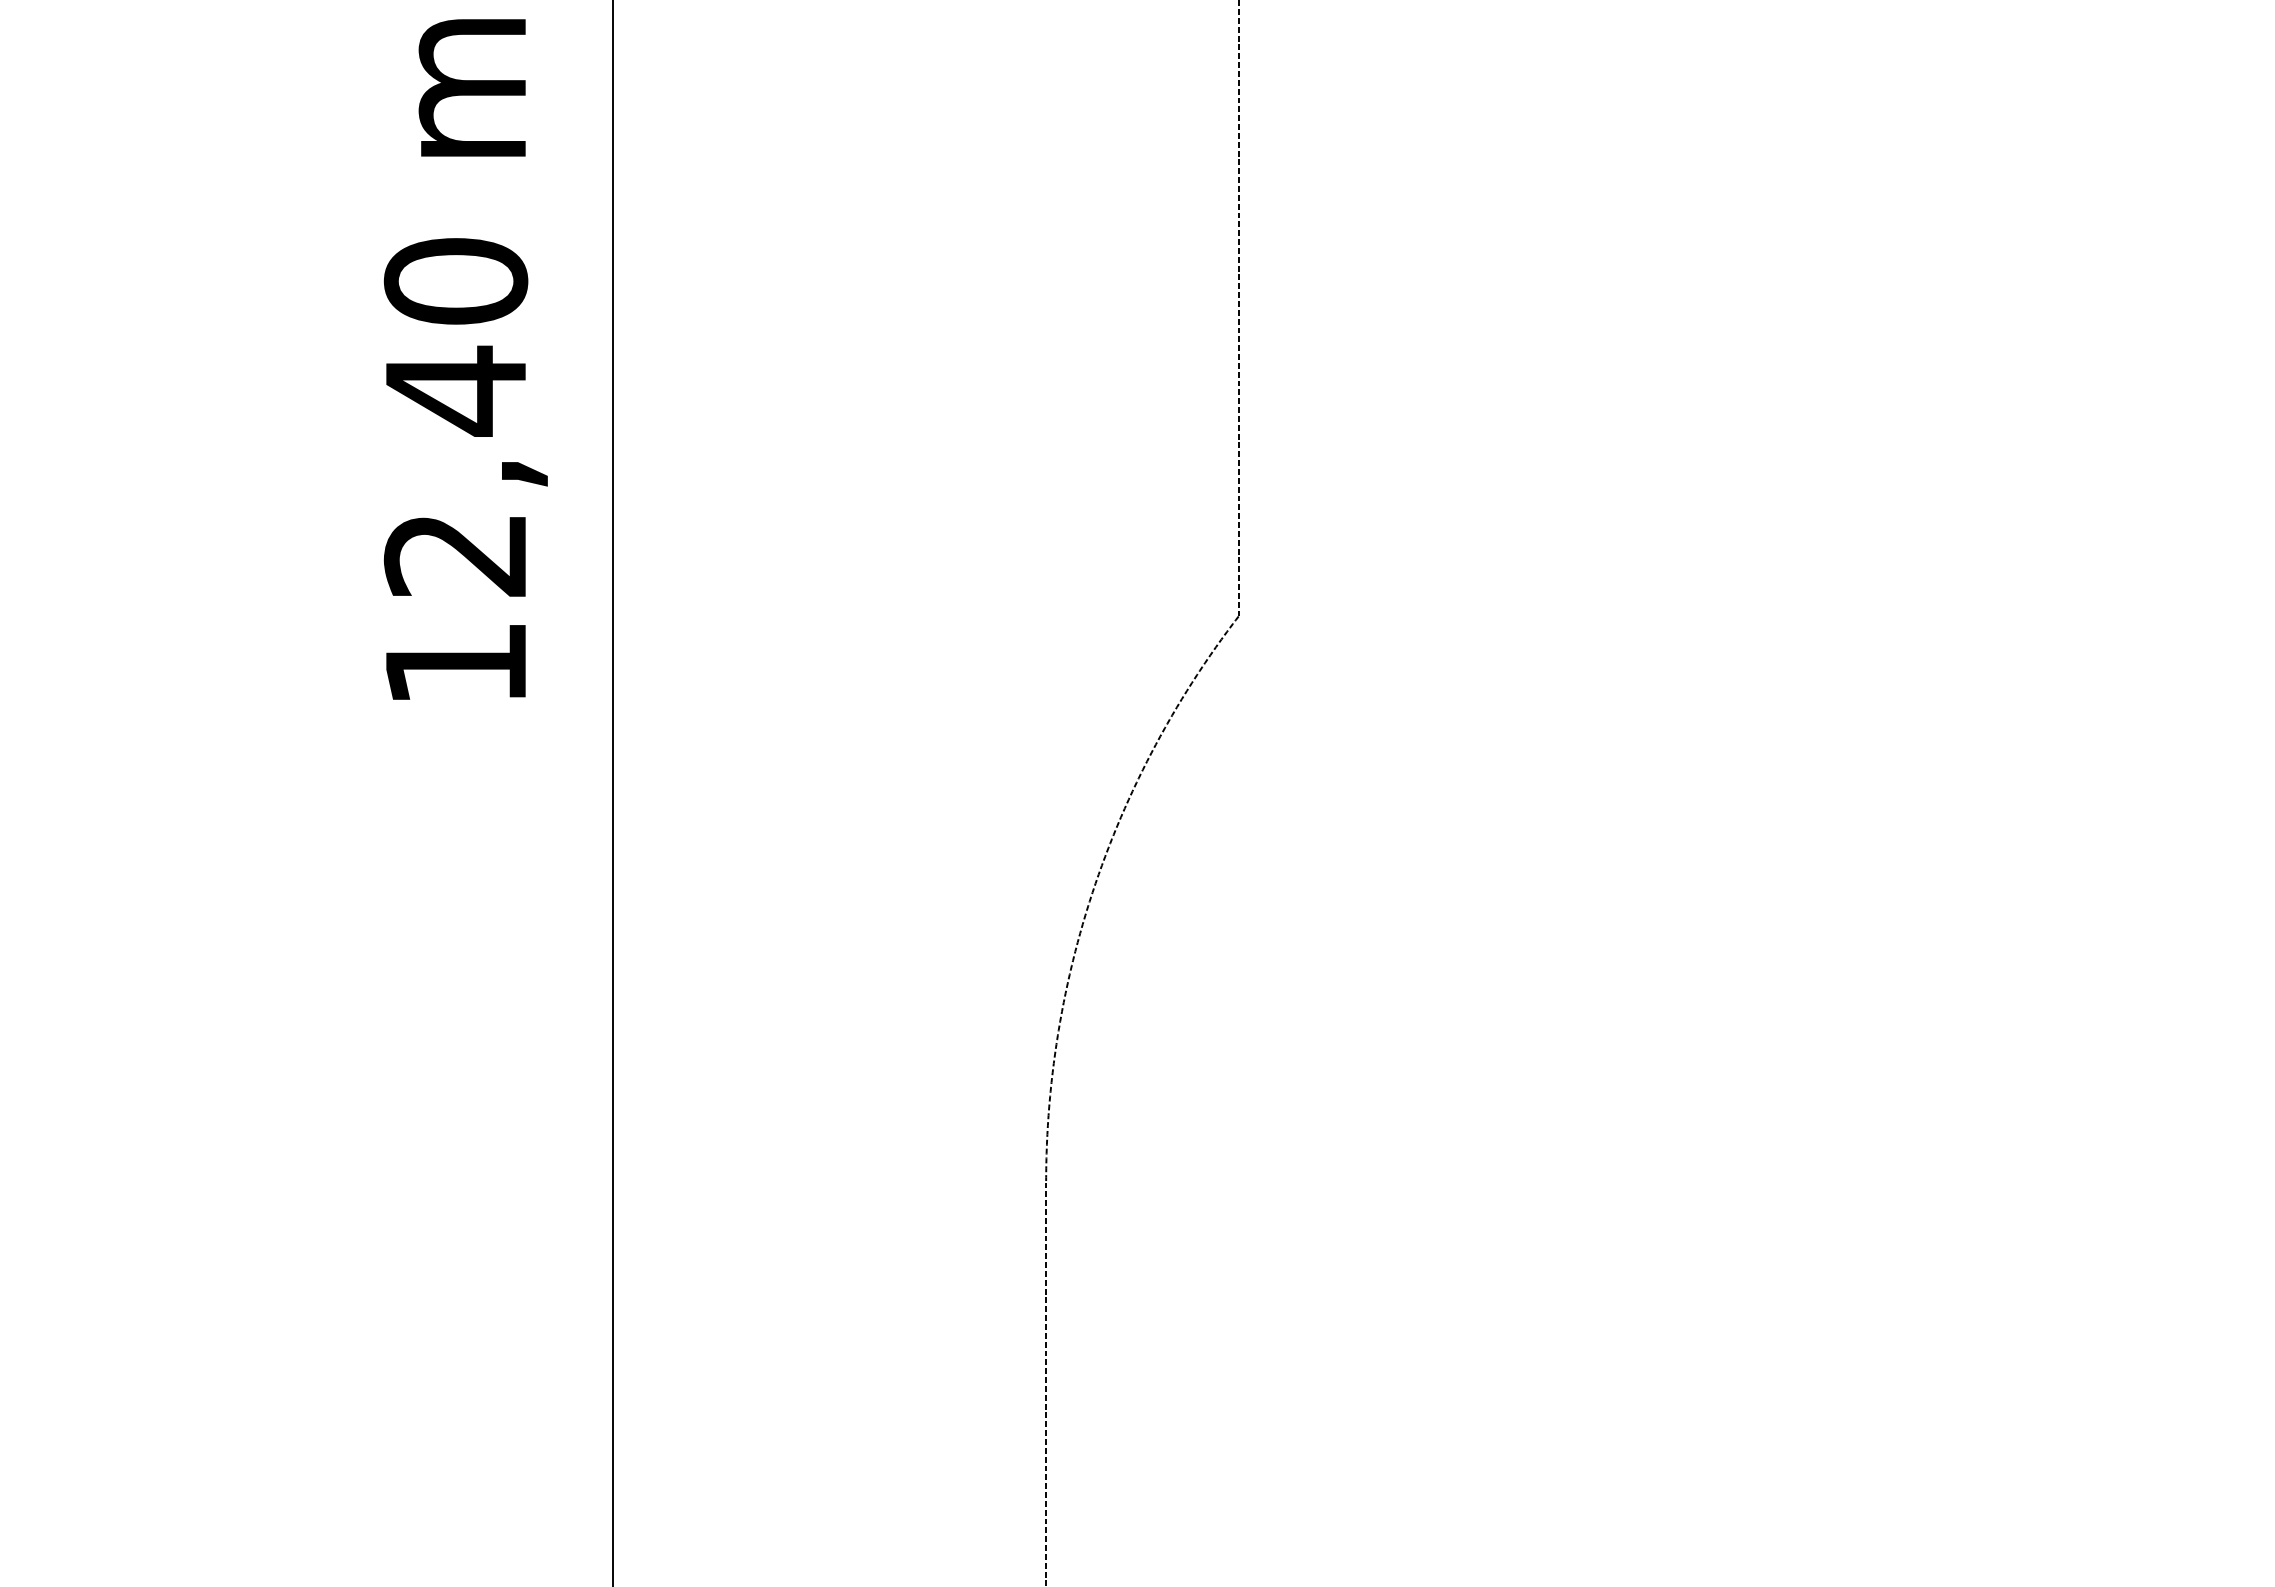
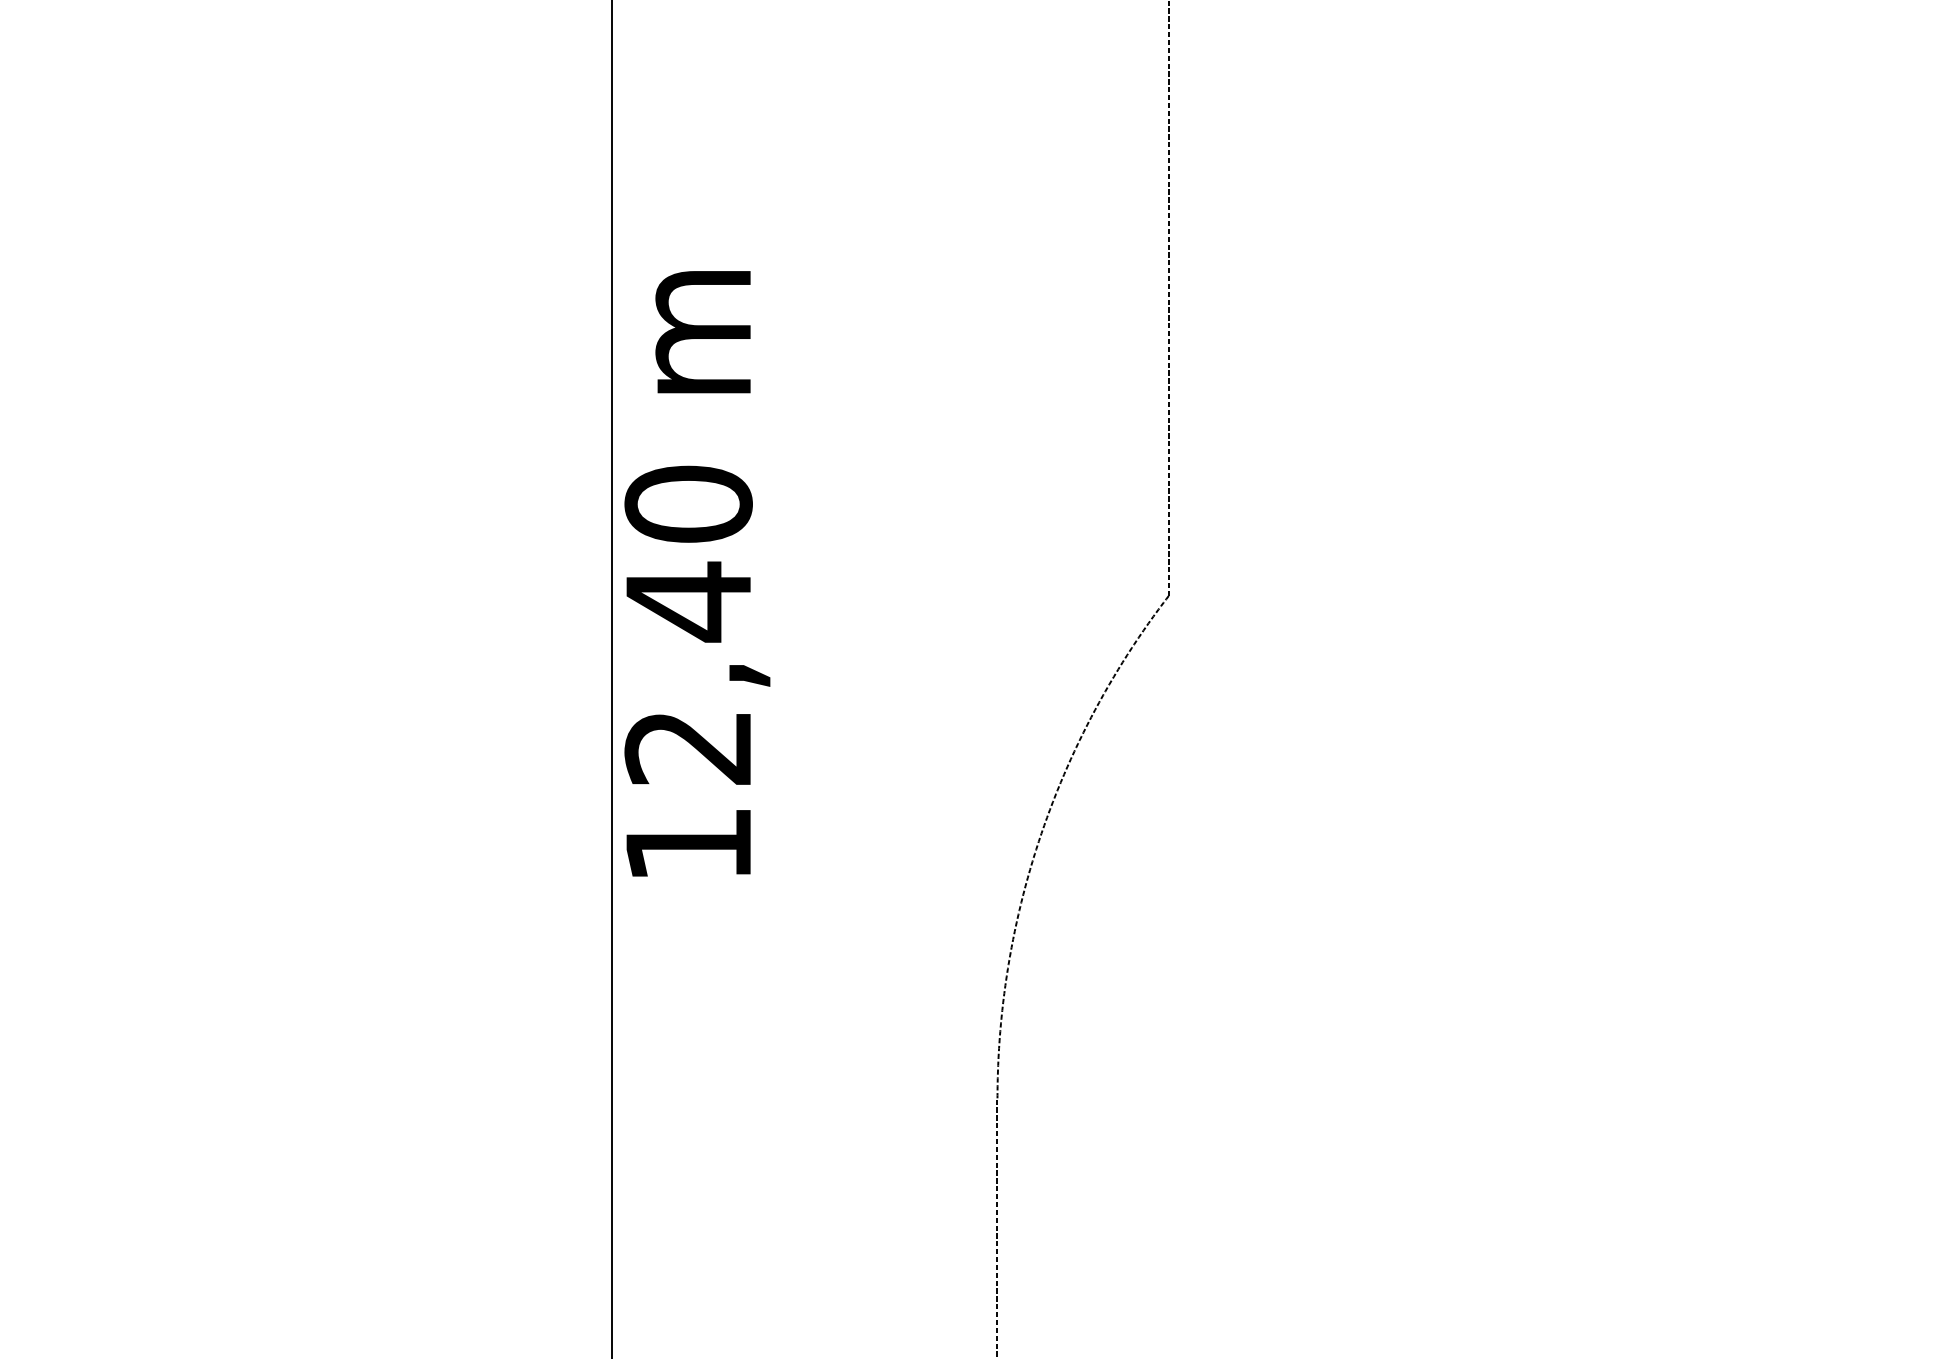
text: (465, 359) -> (697, 573), moved

